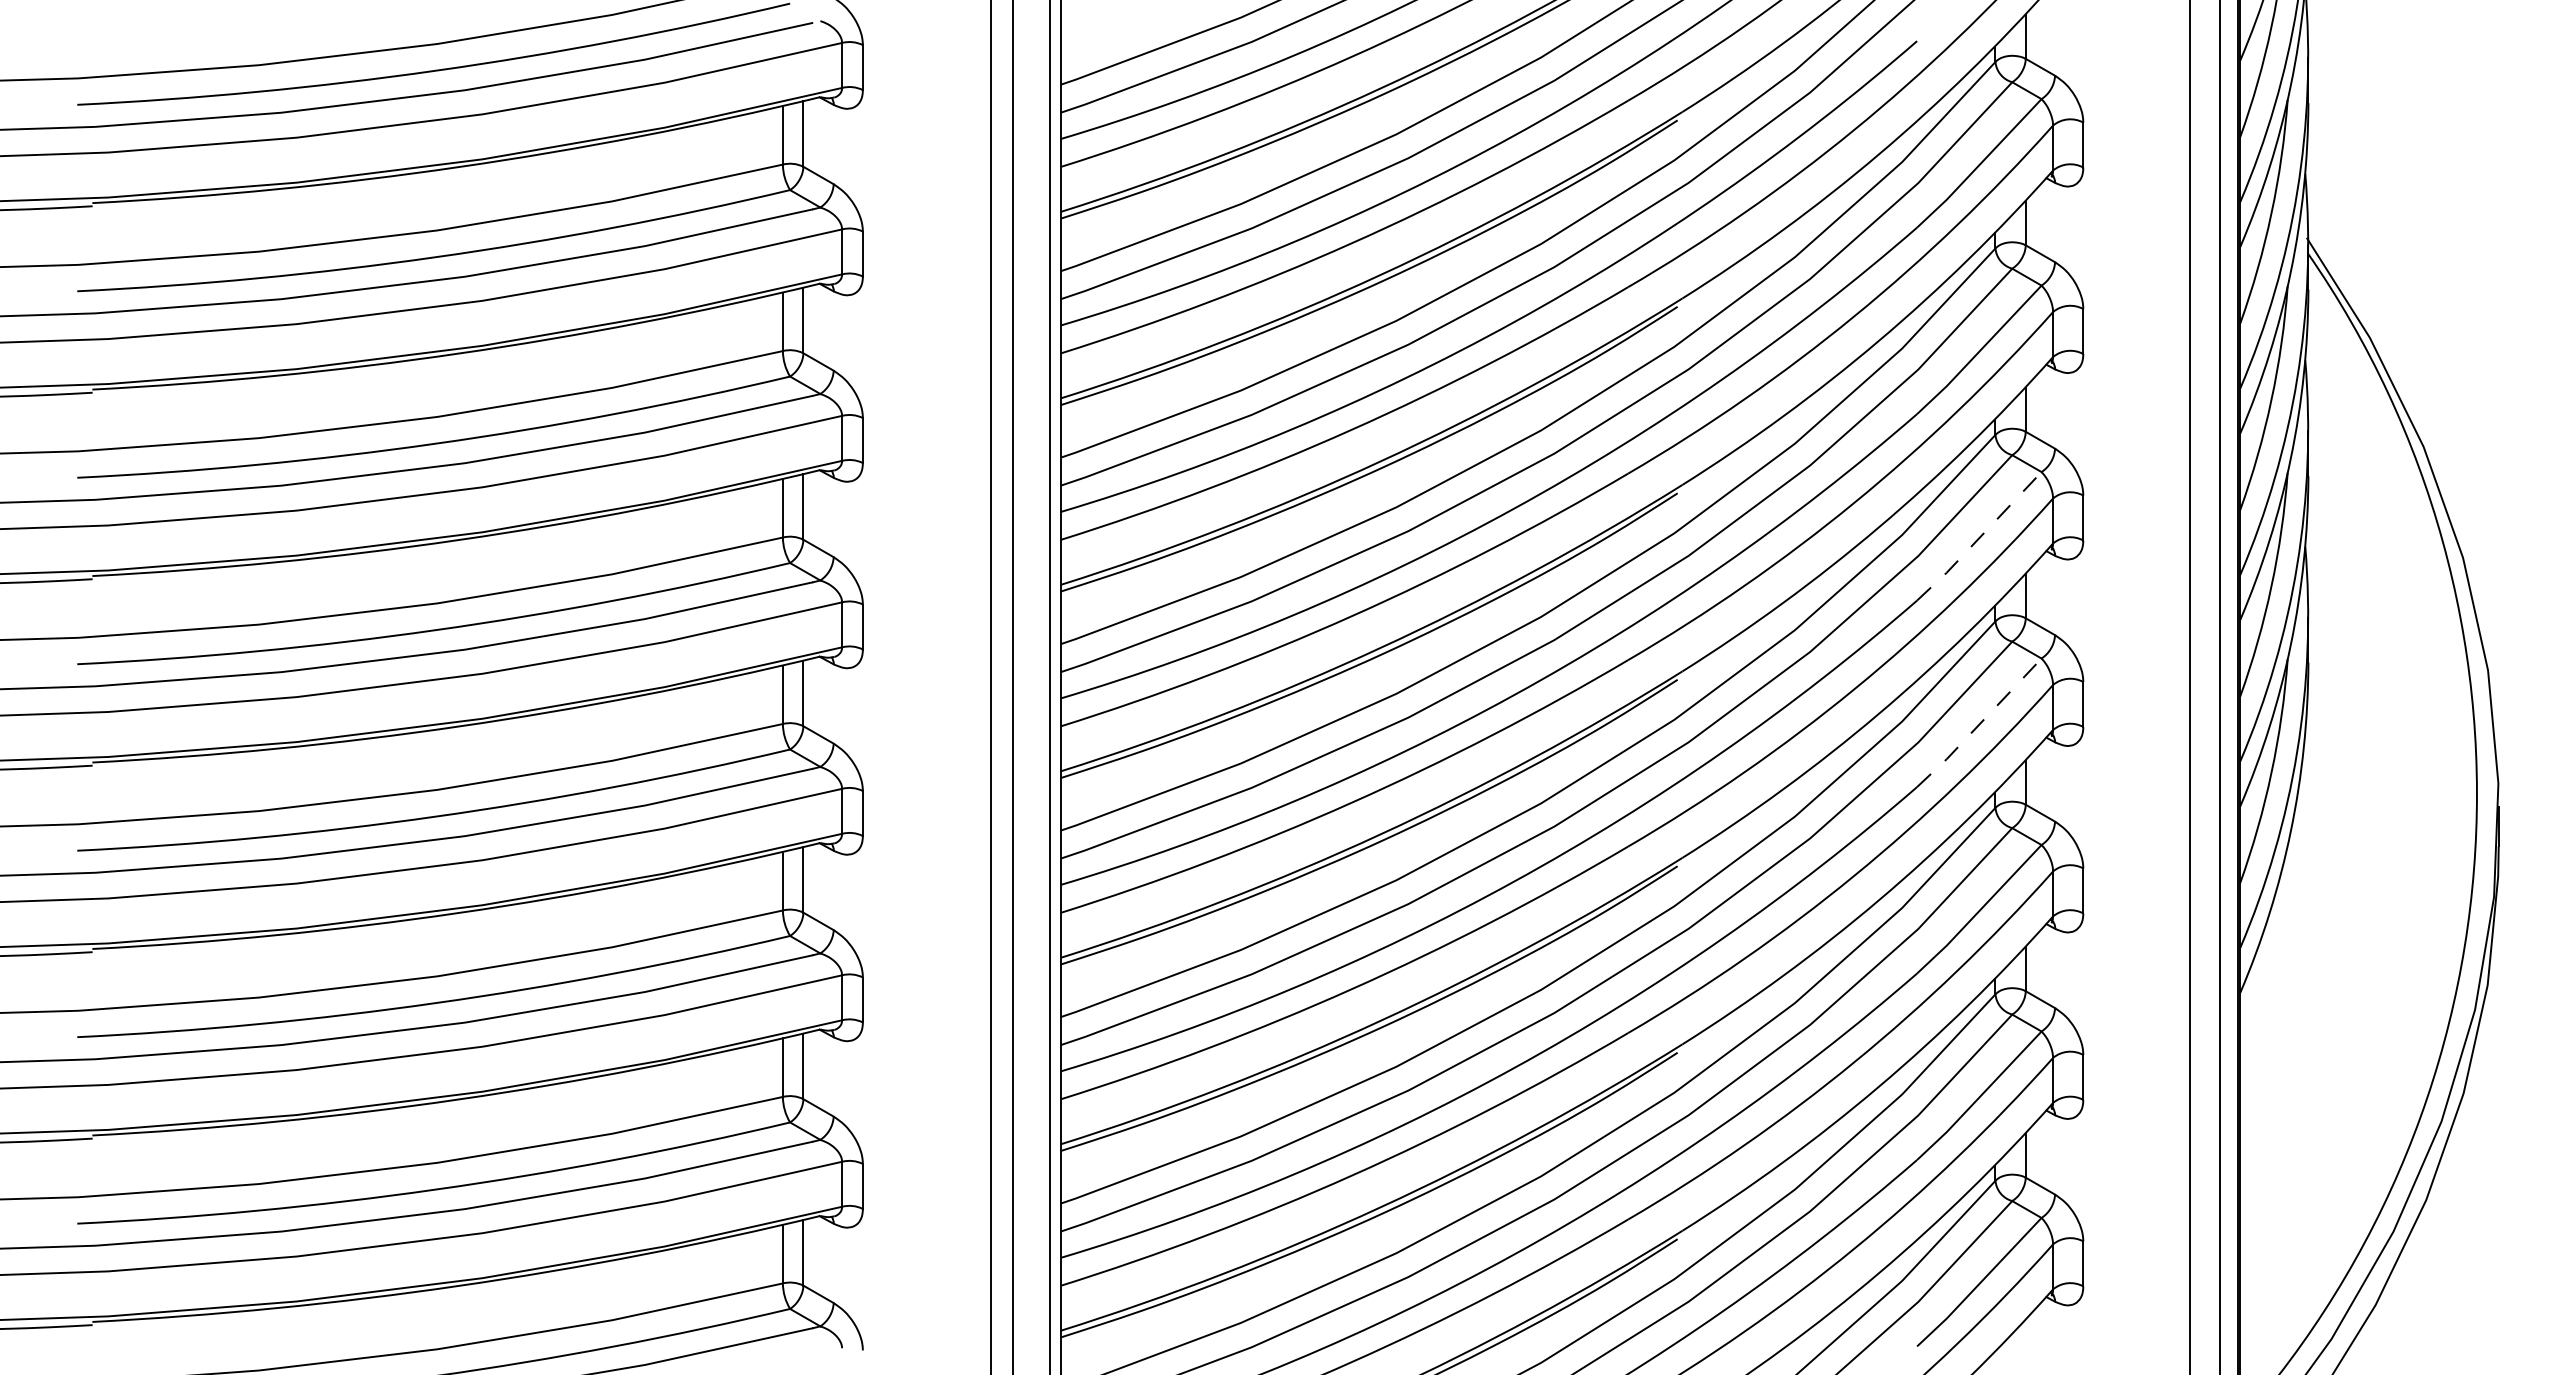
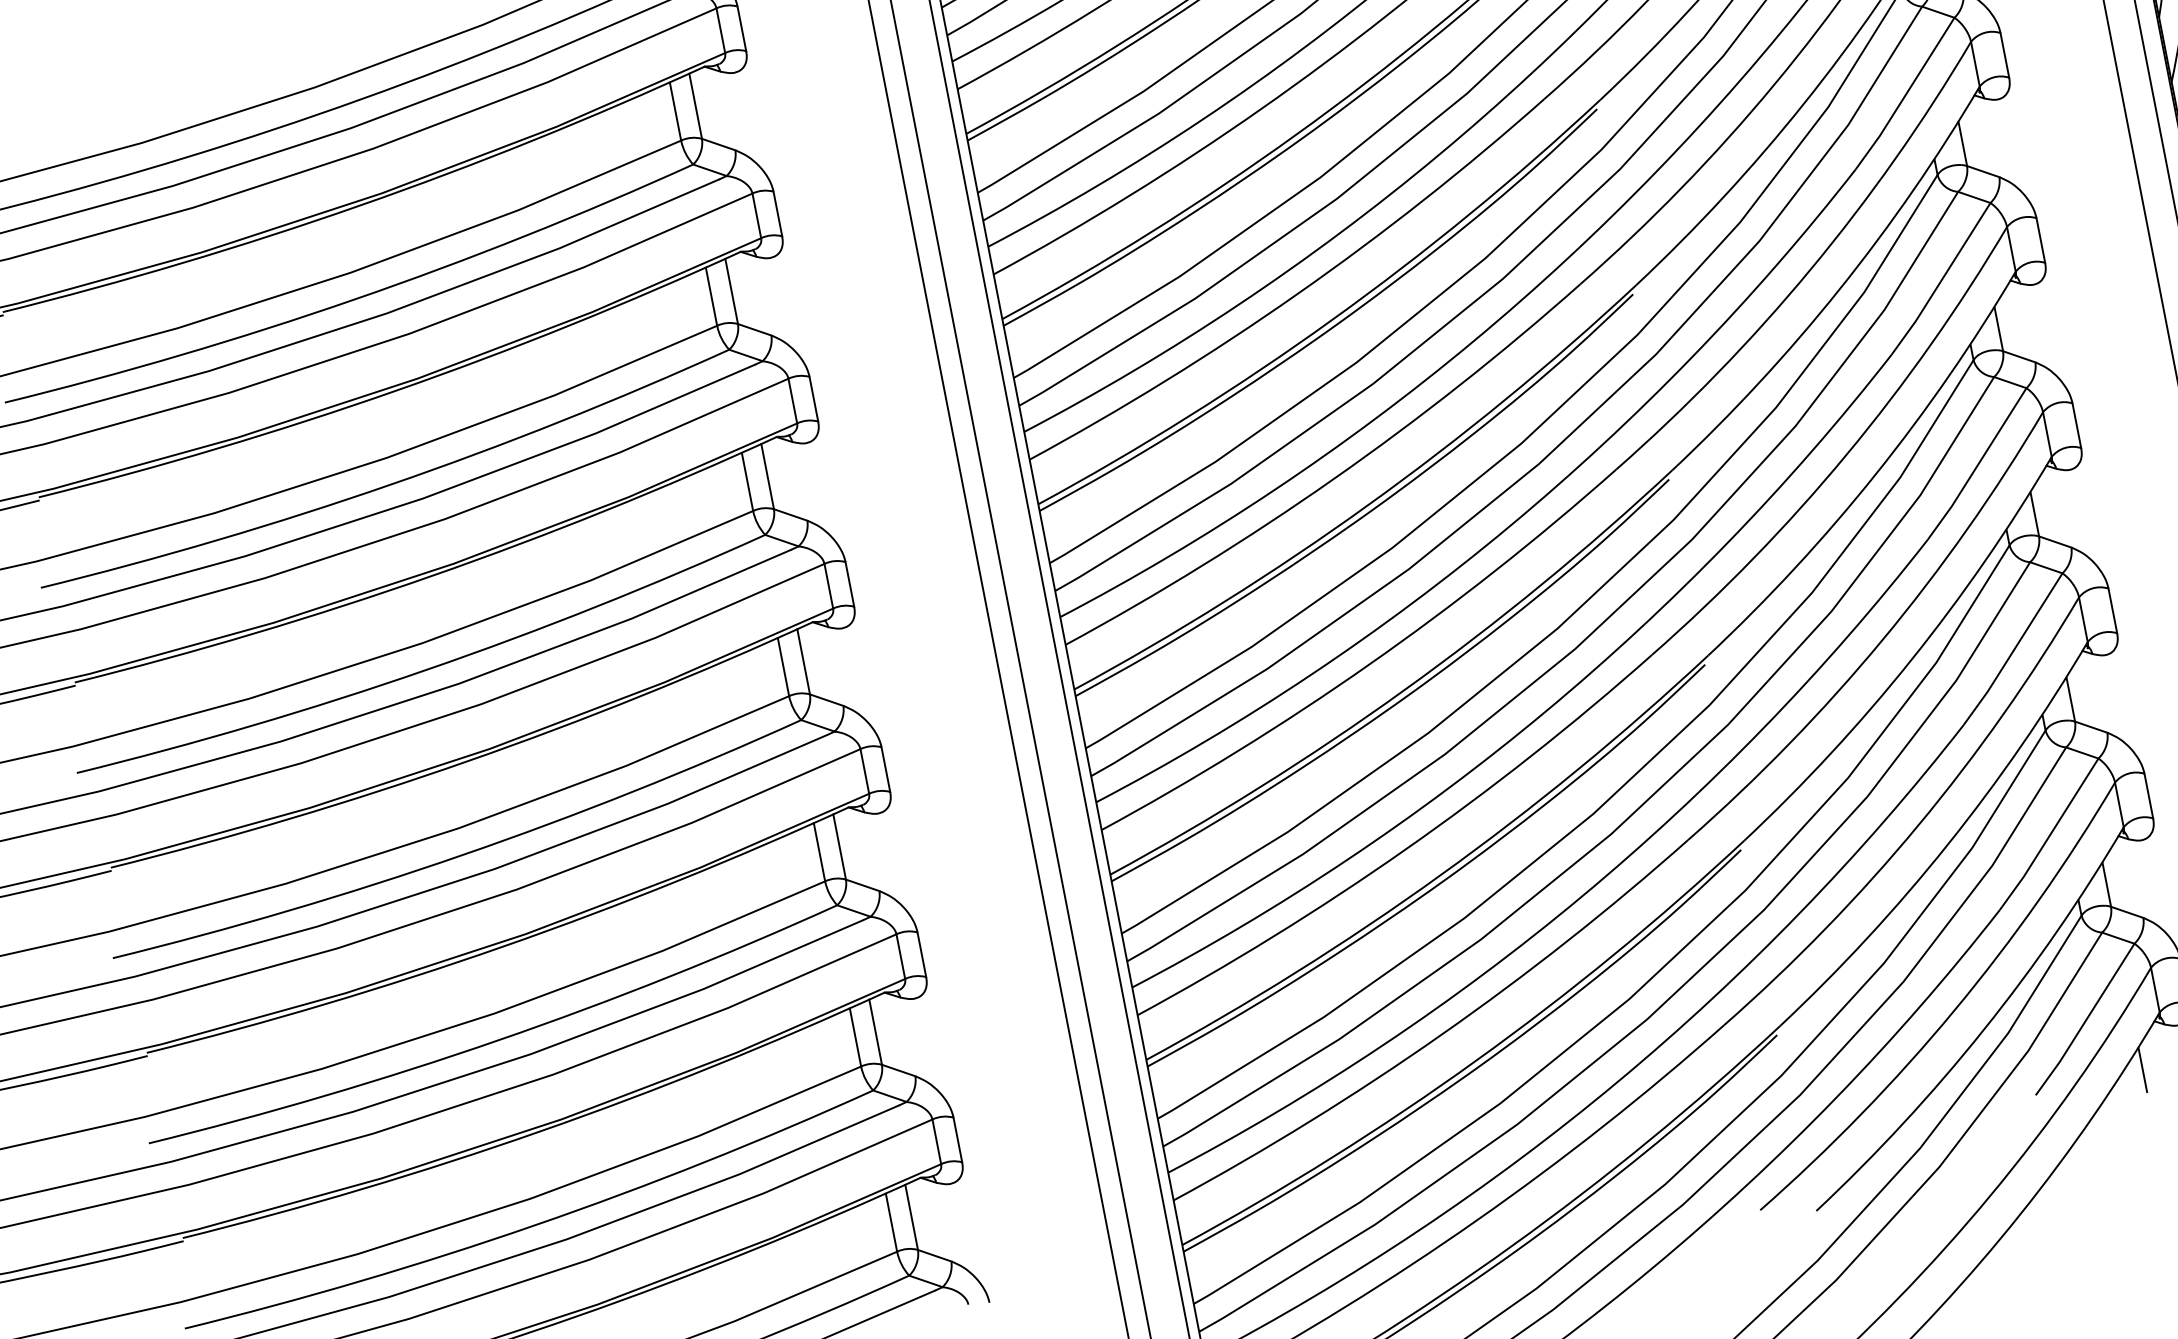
line: (1980, 537) -> (1942, 279), dashed -> solid
line: (1980, 723) -> (1978, 464), dashed -> solid
line: (2025, 1342) -> (2142, 1070), added

